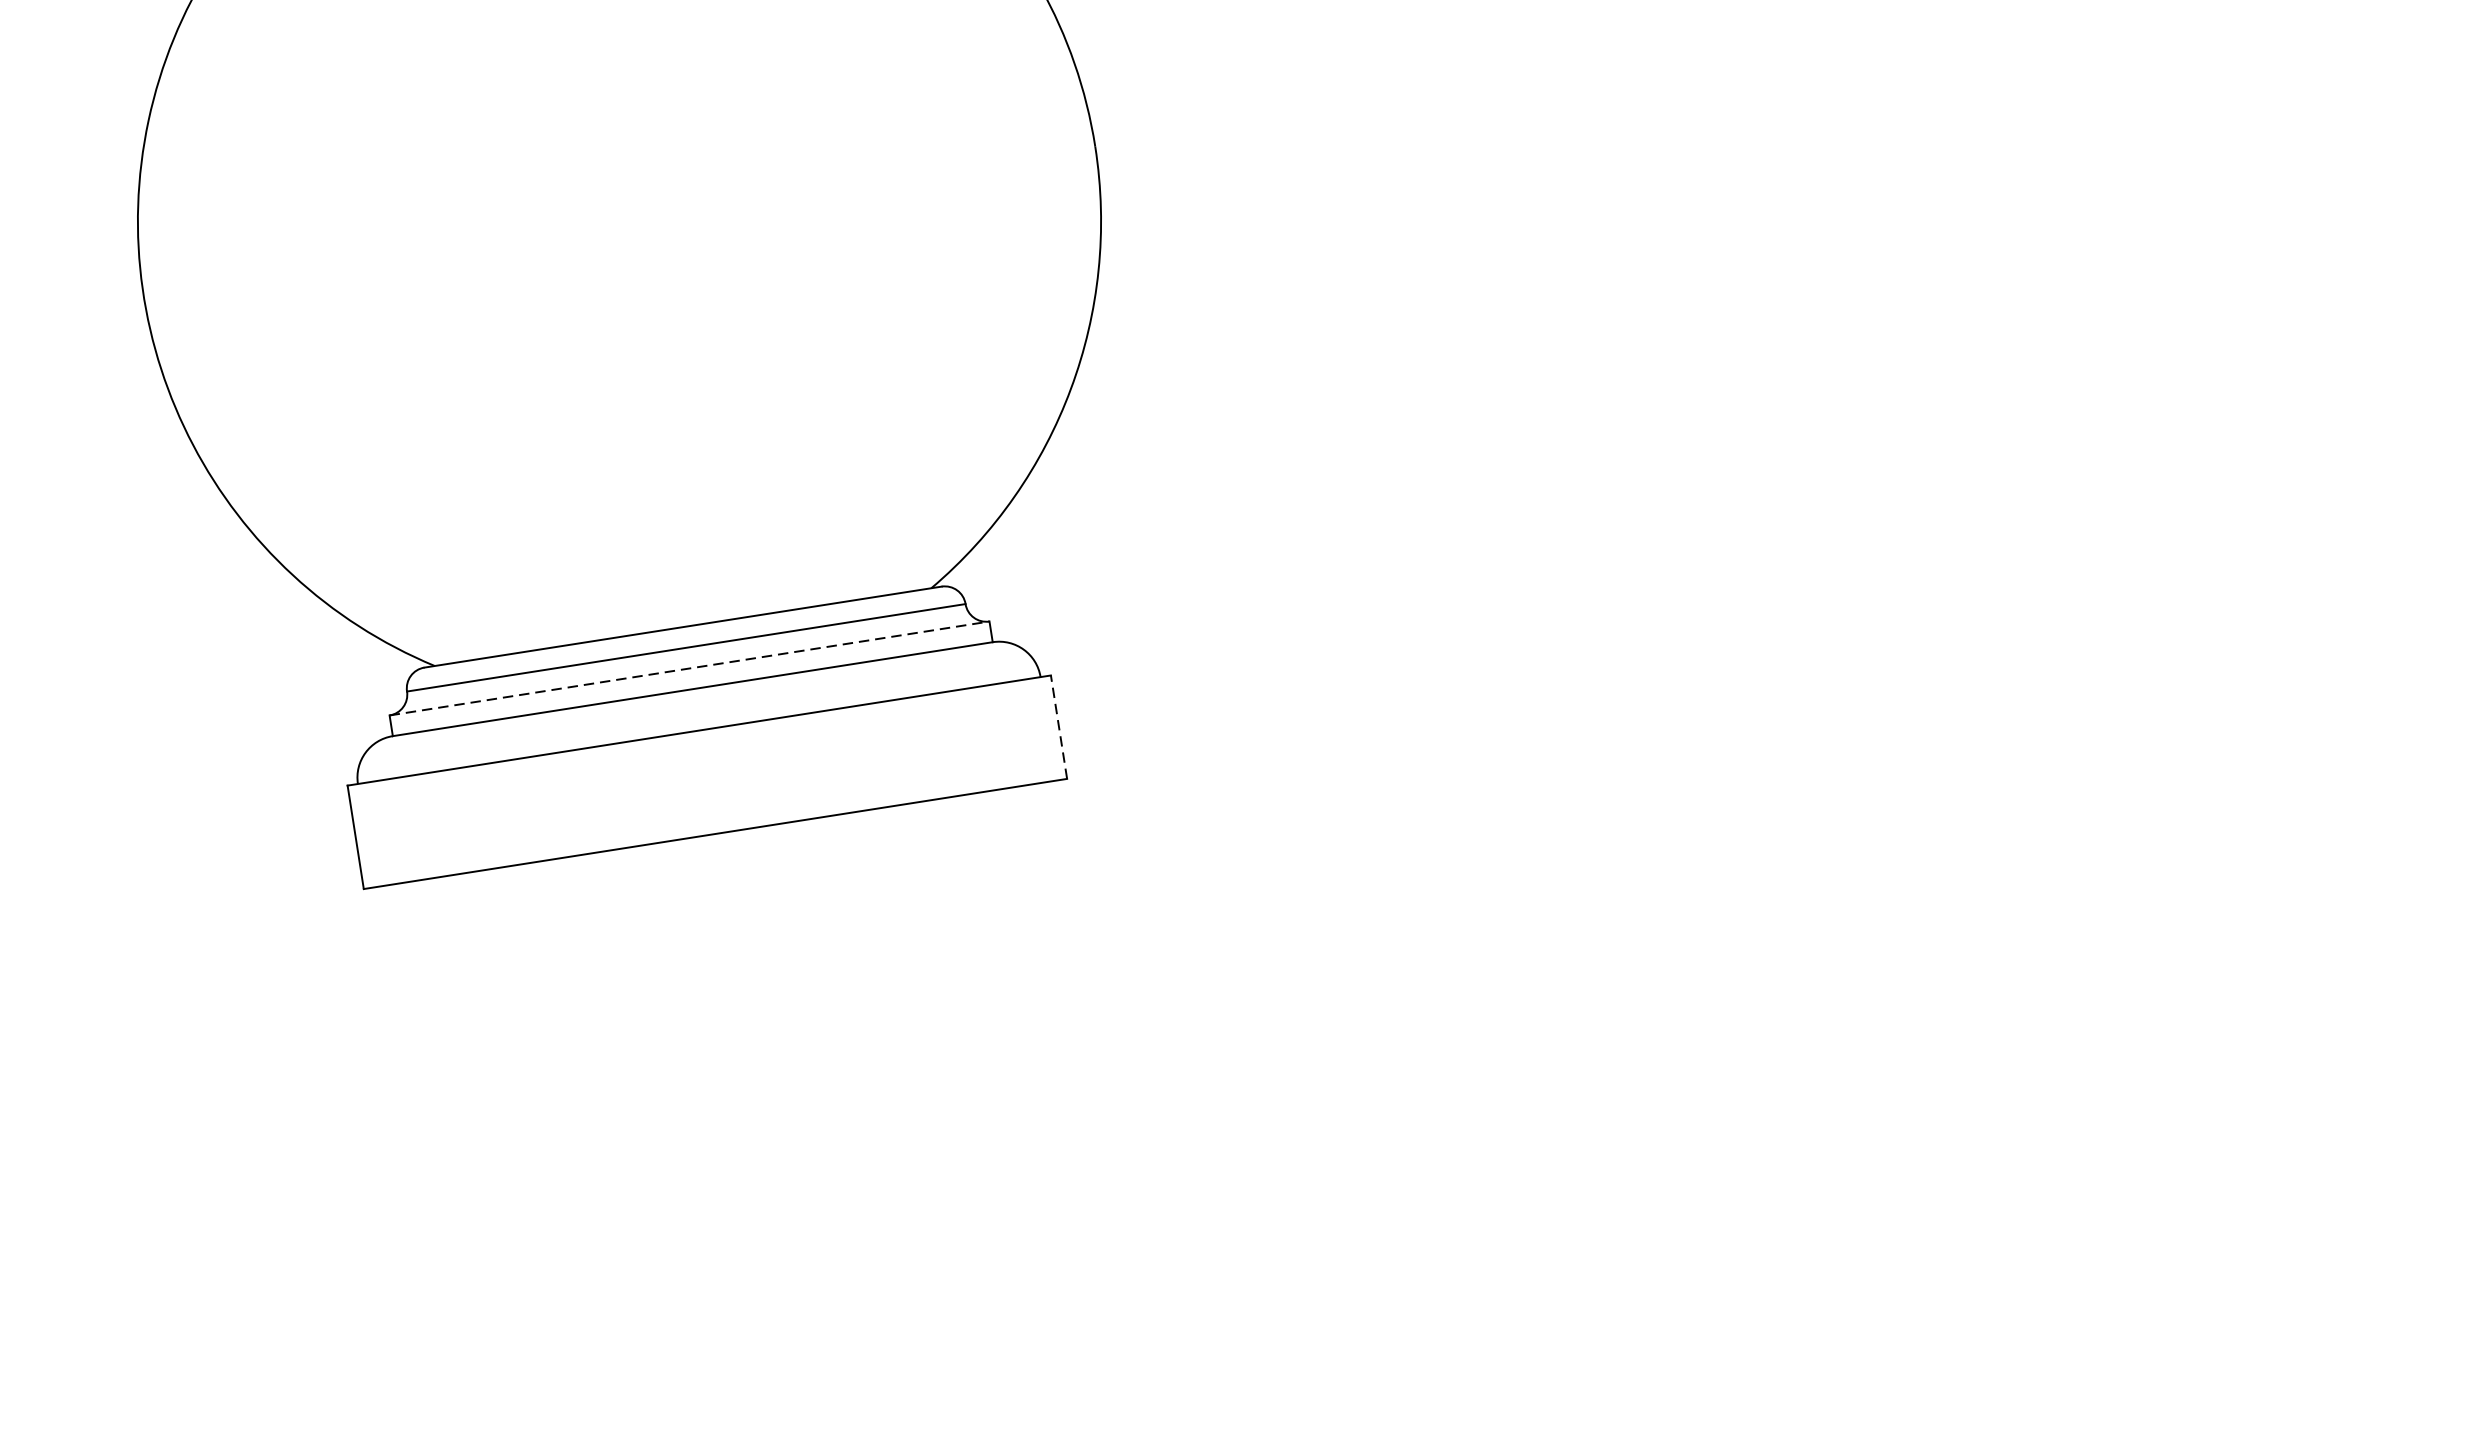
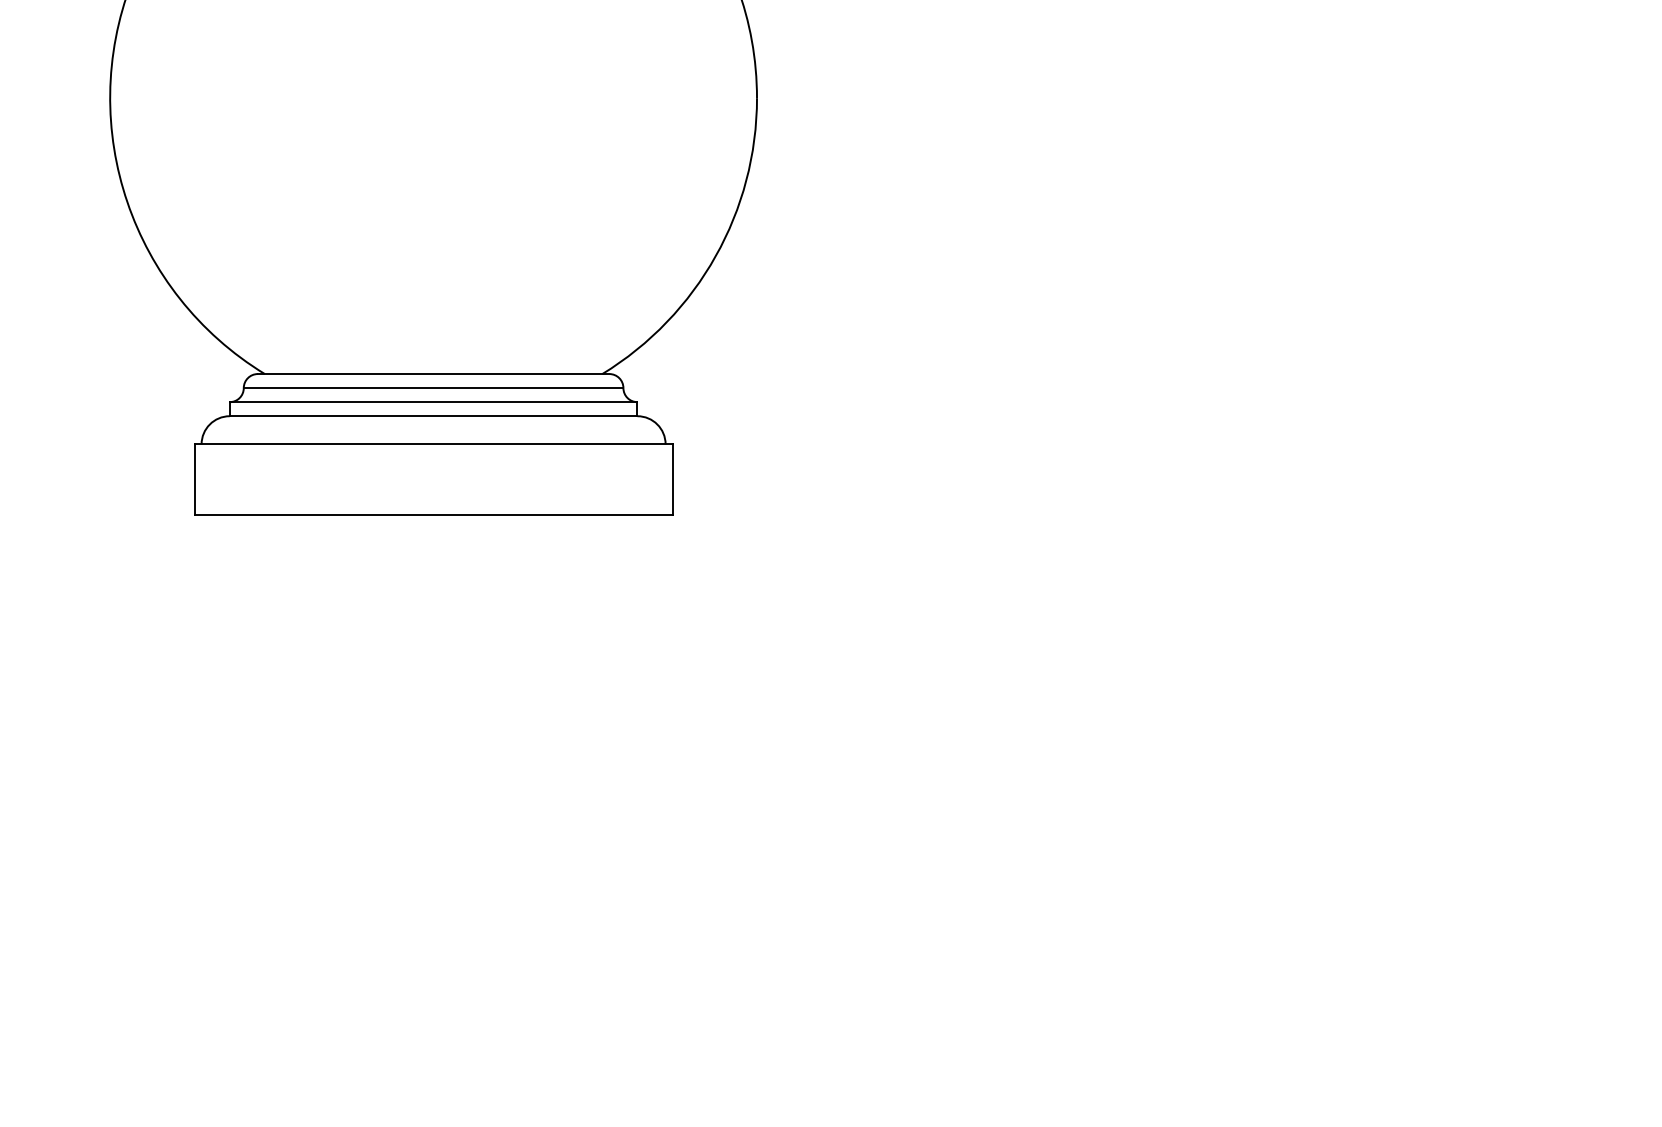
line: (689, 669) -> (433, 402), dashed -> solid
line: (1058, 727) -> (672, 479), dashed -> solid

